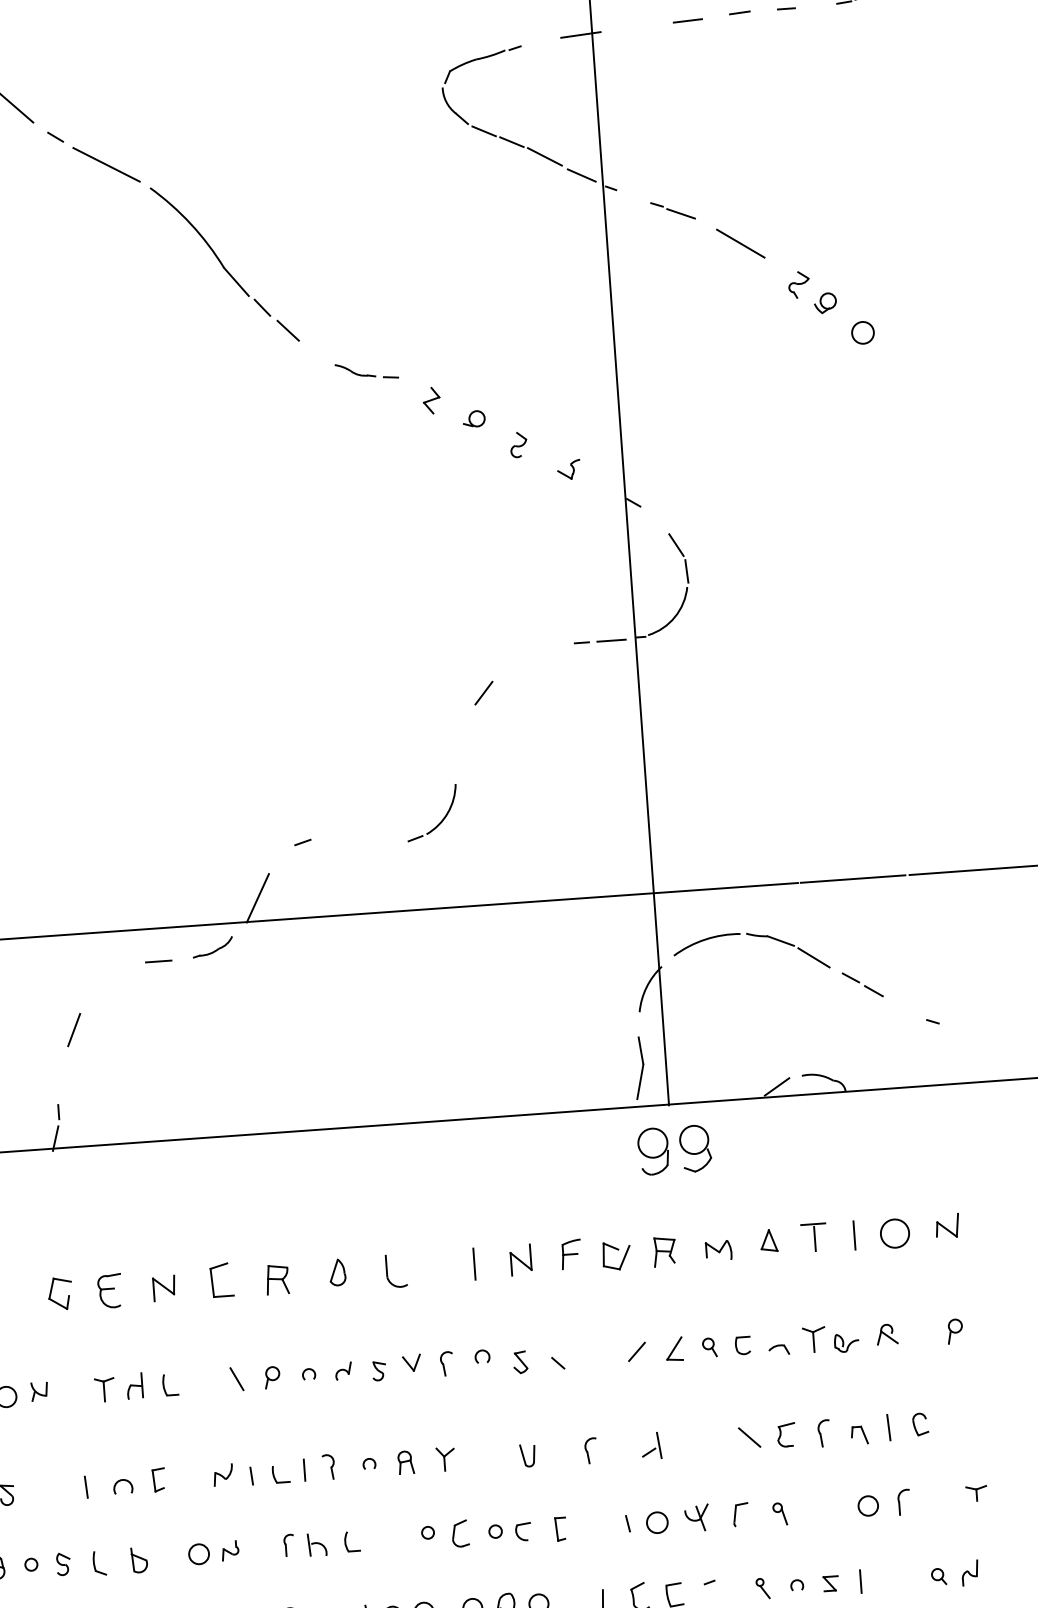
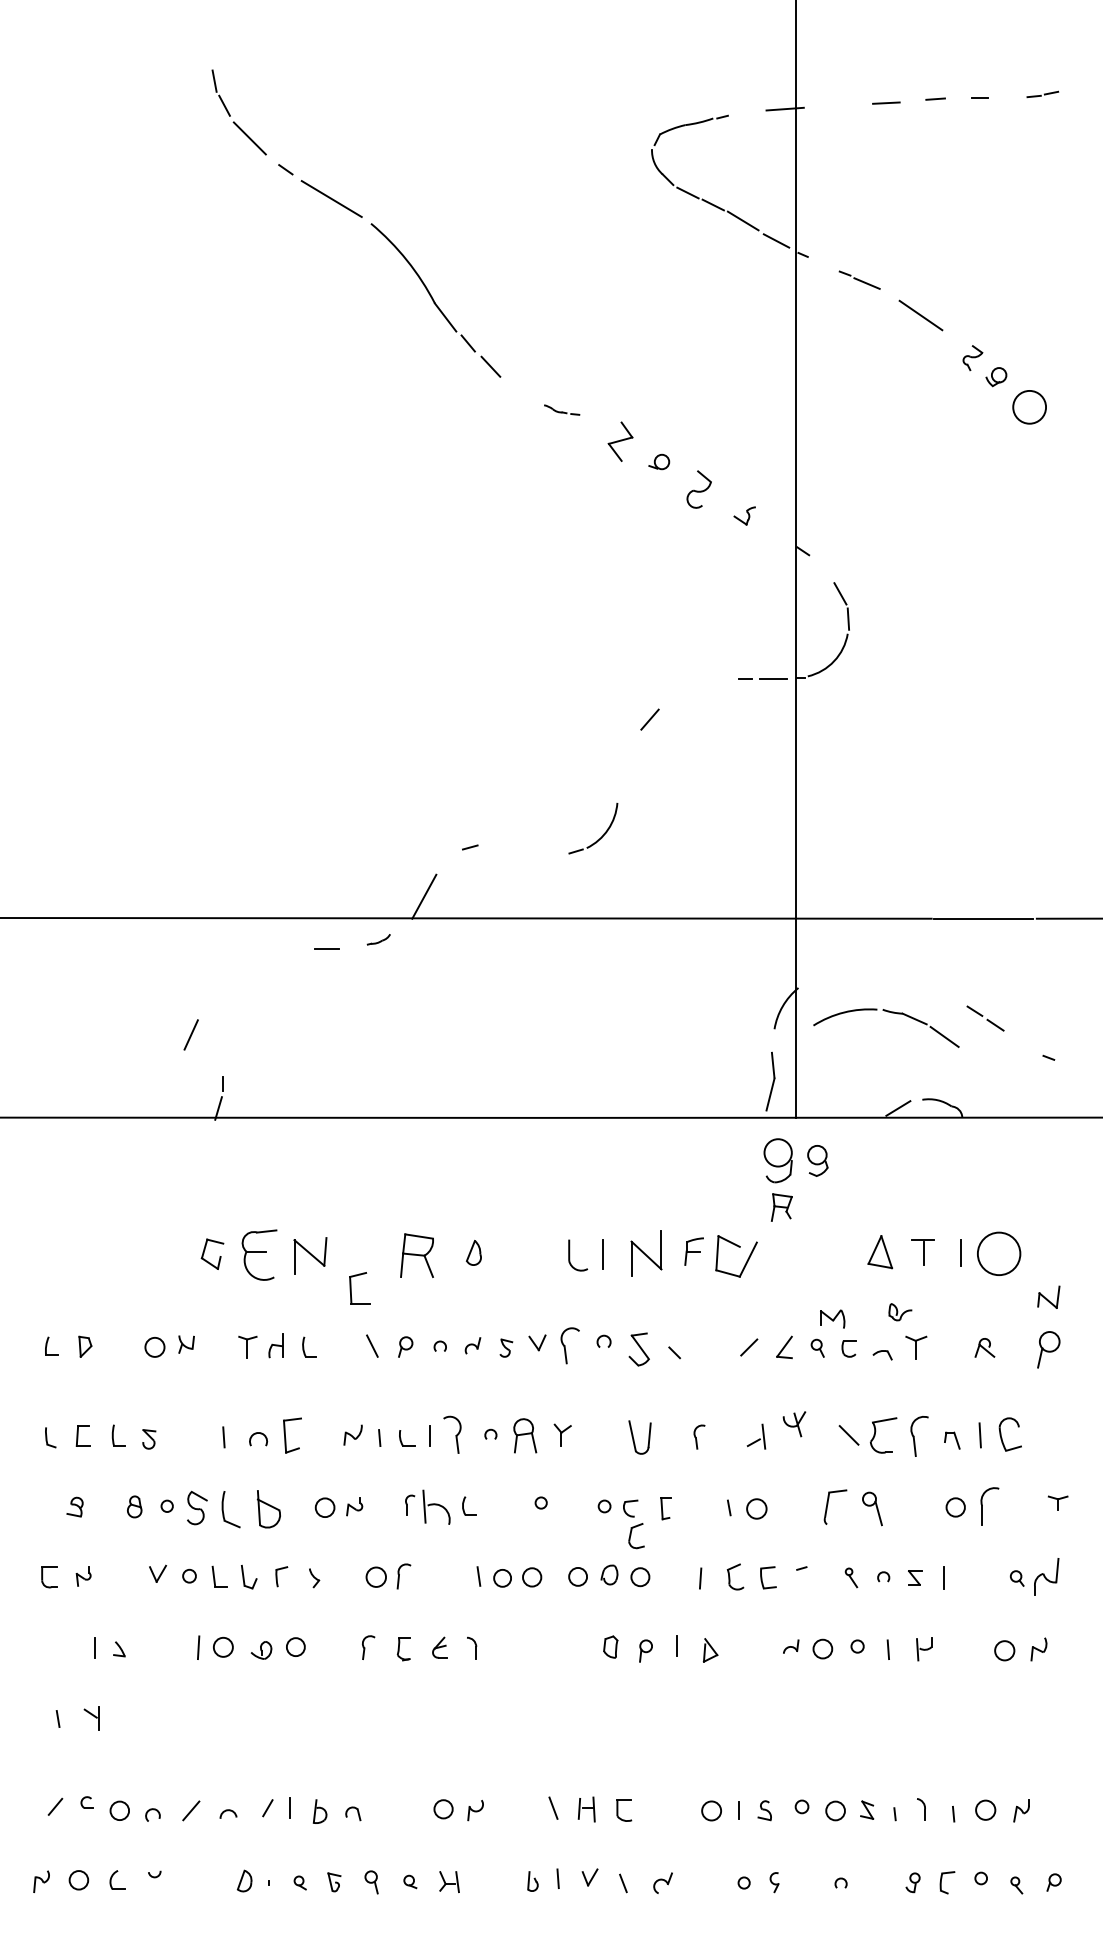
circle: (862, 333) -> (1029, 407), size x1.6
part: (366, 370) -> (561, 409), size x0.6
part: (431, 401) -> (620, 442), size x1.6
part: (518, 444) -> (699, 488), size x1.6
part: (755, 936) -> (891, 1013), moved
part: (212, 947) -> (378, 939), size x0.6
line: (73, 1029) -> (190, 1034), moved
part: (695, 1148) -> (817, 1160), size x0.7
part: (947, 1225) -> (1048, 1296), moved
circle: (894, 1233) -> (998, 1253), size x1.6
part: (769, 1241) -> (880, 1252), size x1.6
part: (718, 1250) -> (832, 1318), moved
part: (664, 1251) -> (781, 1207), moved
part: (616, 1255) -> (736, 1255), size x1.6
part: (520, 1259) -> (646, 1253), size x1.6
part: (388, 1271) -> (570, 1255), moved
part: (276, 1279) -> (416, 1255), size x1.6
part: (212, 1280) -> (351, 1288), moved
part: (164, 1288) -> (310, 1256), size x1.6
part: (109, 1290) -> (258, 1254), size x1.6
part: (954, 1331) -> (1048, 1349), size x1.6
part: (846, 1343) -> (900, 1312), moved
part: (520, 1362) -> (639, 1349), size x1.6
part: (447, 1363) -> (570, 1345), size x1.6
part: (919, 1424) -> (1009, 1434), size x1.6
part: (823, 1433) -> (918, 1436), size x1.6
part: (786, 1435) -> (883, 1435), size x1.6
part: (527, 1455) -> (639, 1437), size x1.6
part: (406, 1462) -> (525, 1435), size x1.6
part: (328, 1466) -> (452, 1434), size x1.6
part: (158, 1479) -> (292, 1434), size x1.6
part: (904, 1501) -> (989, 1505), size x1.6
part: (740, 1514) -> (835, 1506), size x1.6
part: (780, 1514) -> (872, 1509), size x1.6
part: (697, 1518) -> (794, 1424), moved
part: (460, 1534) -> (636, 1536), moved
part: (317, 1544) -> (436, 1506), size x1.6
part: (139, 1560) -> (268, 1509), size x1.6
part: (63, 1563) -> (197, 1507), size x1.6
part: (99, 1563) -> (231, 1509), size x1.6
part: (969, 1573) -> (1046, 1577), size x1.6

